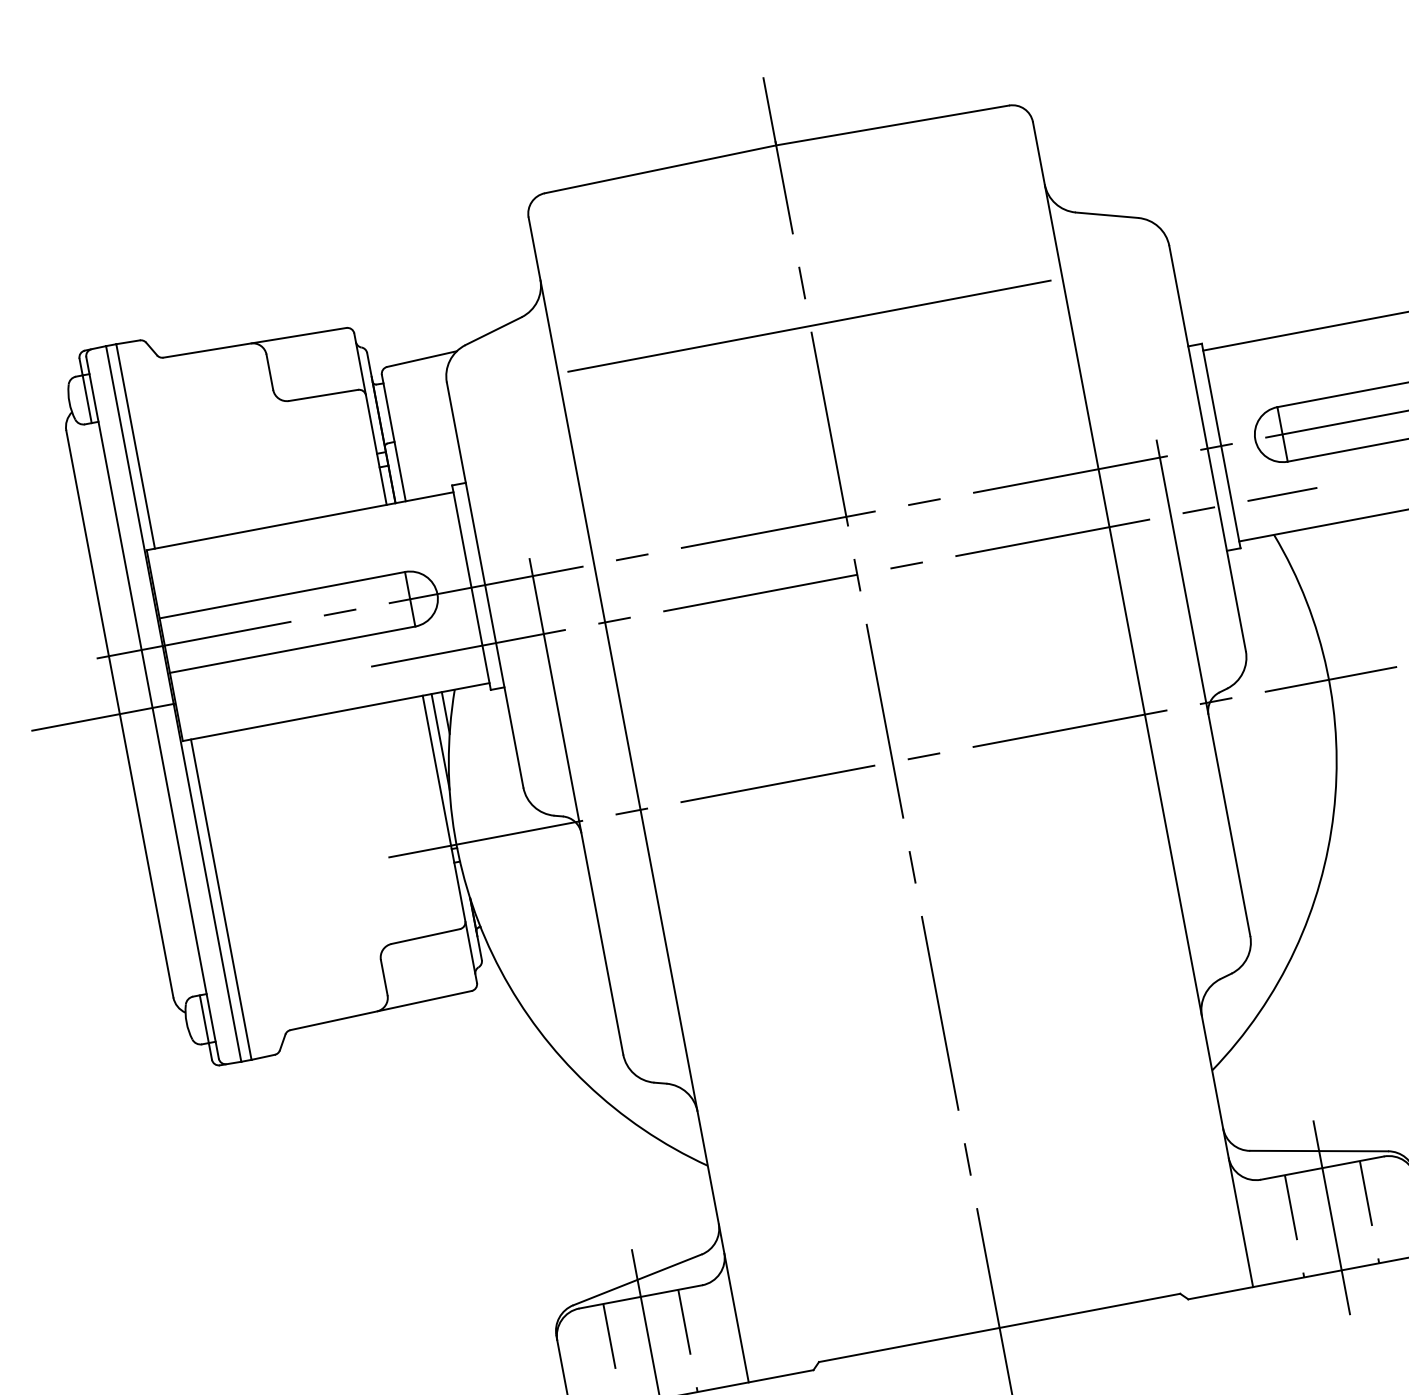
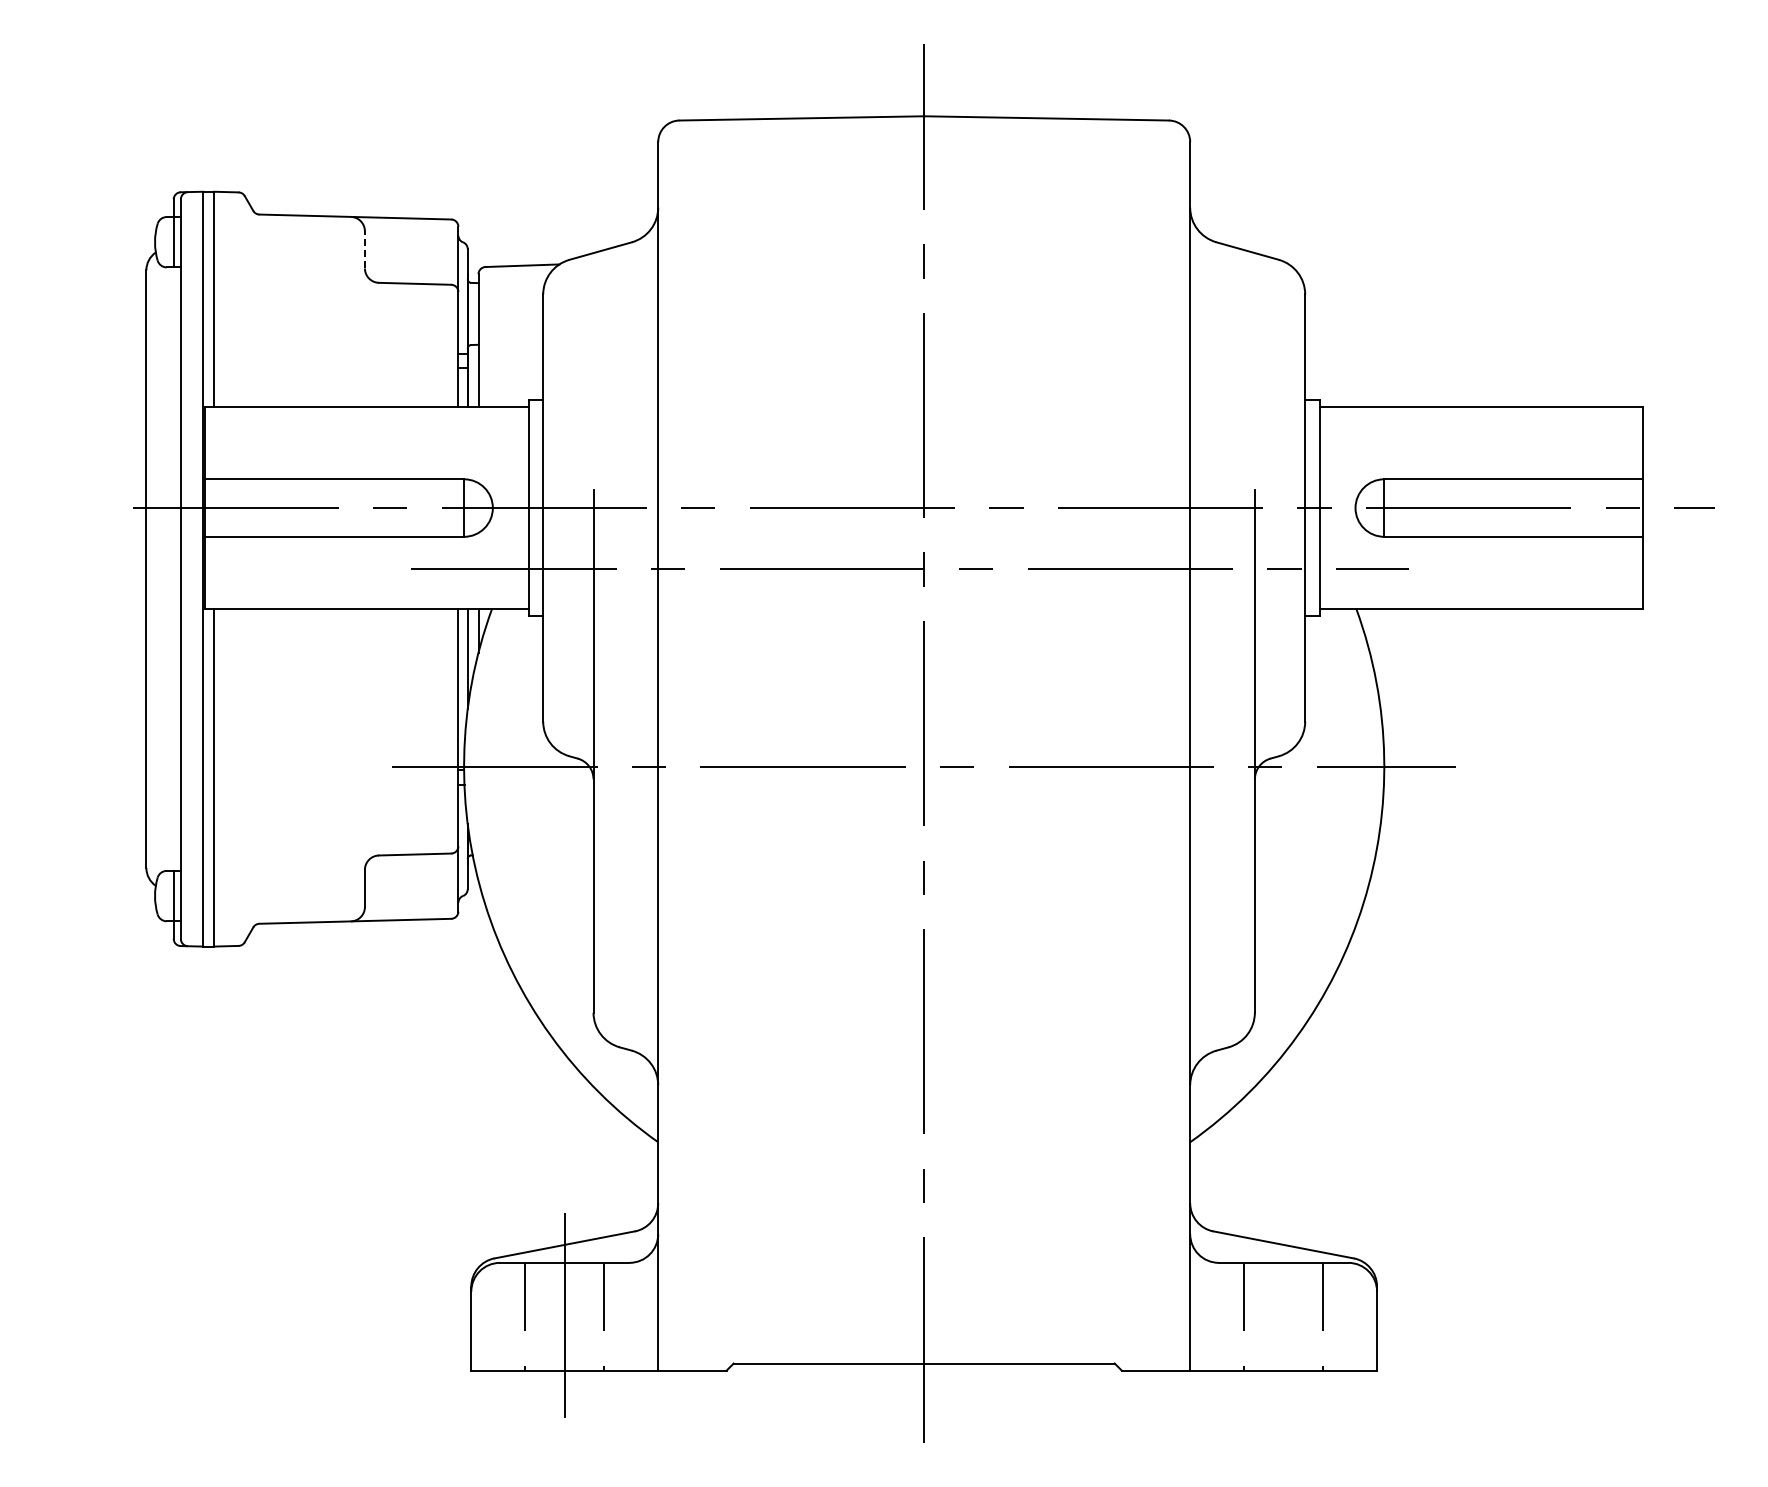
line: (809, 325) -> (923, 306), removed
line: (269, 371) -> (364, 249), solid -> dashed
line: (103, 717) -> (129, 569), removed
line: (1331, 1218) -> (1283, 1316), removed

